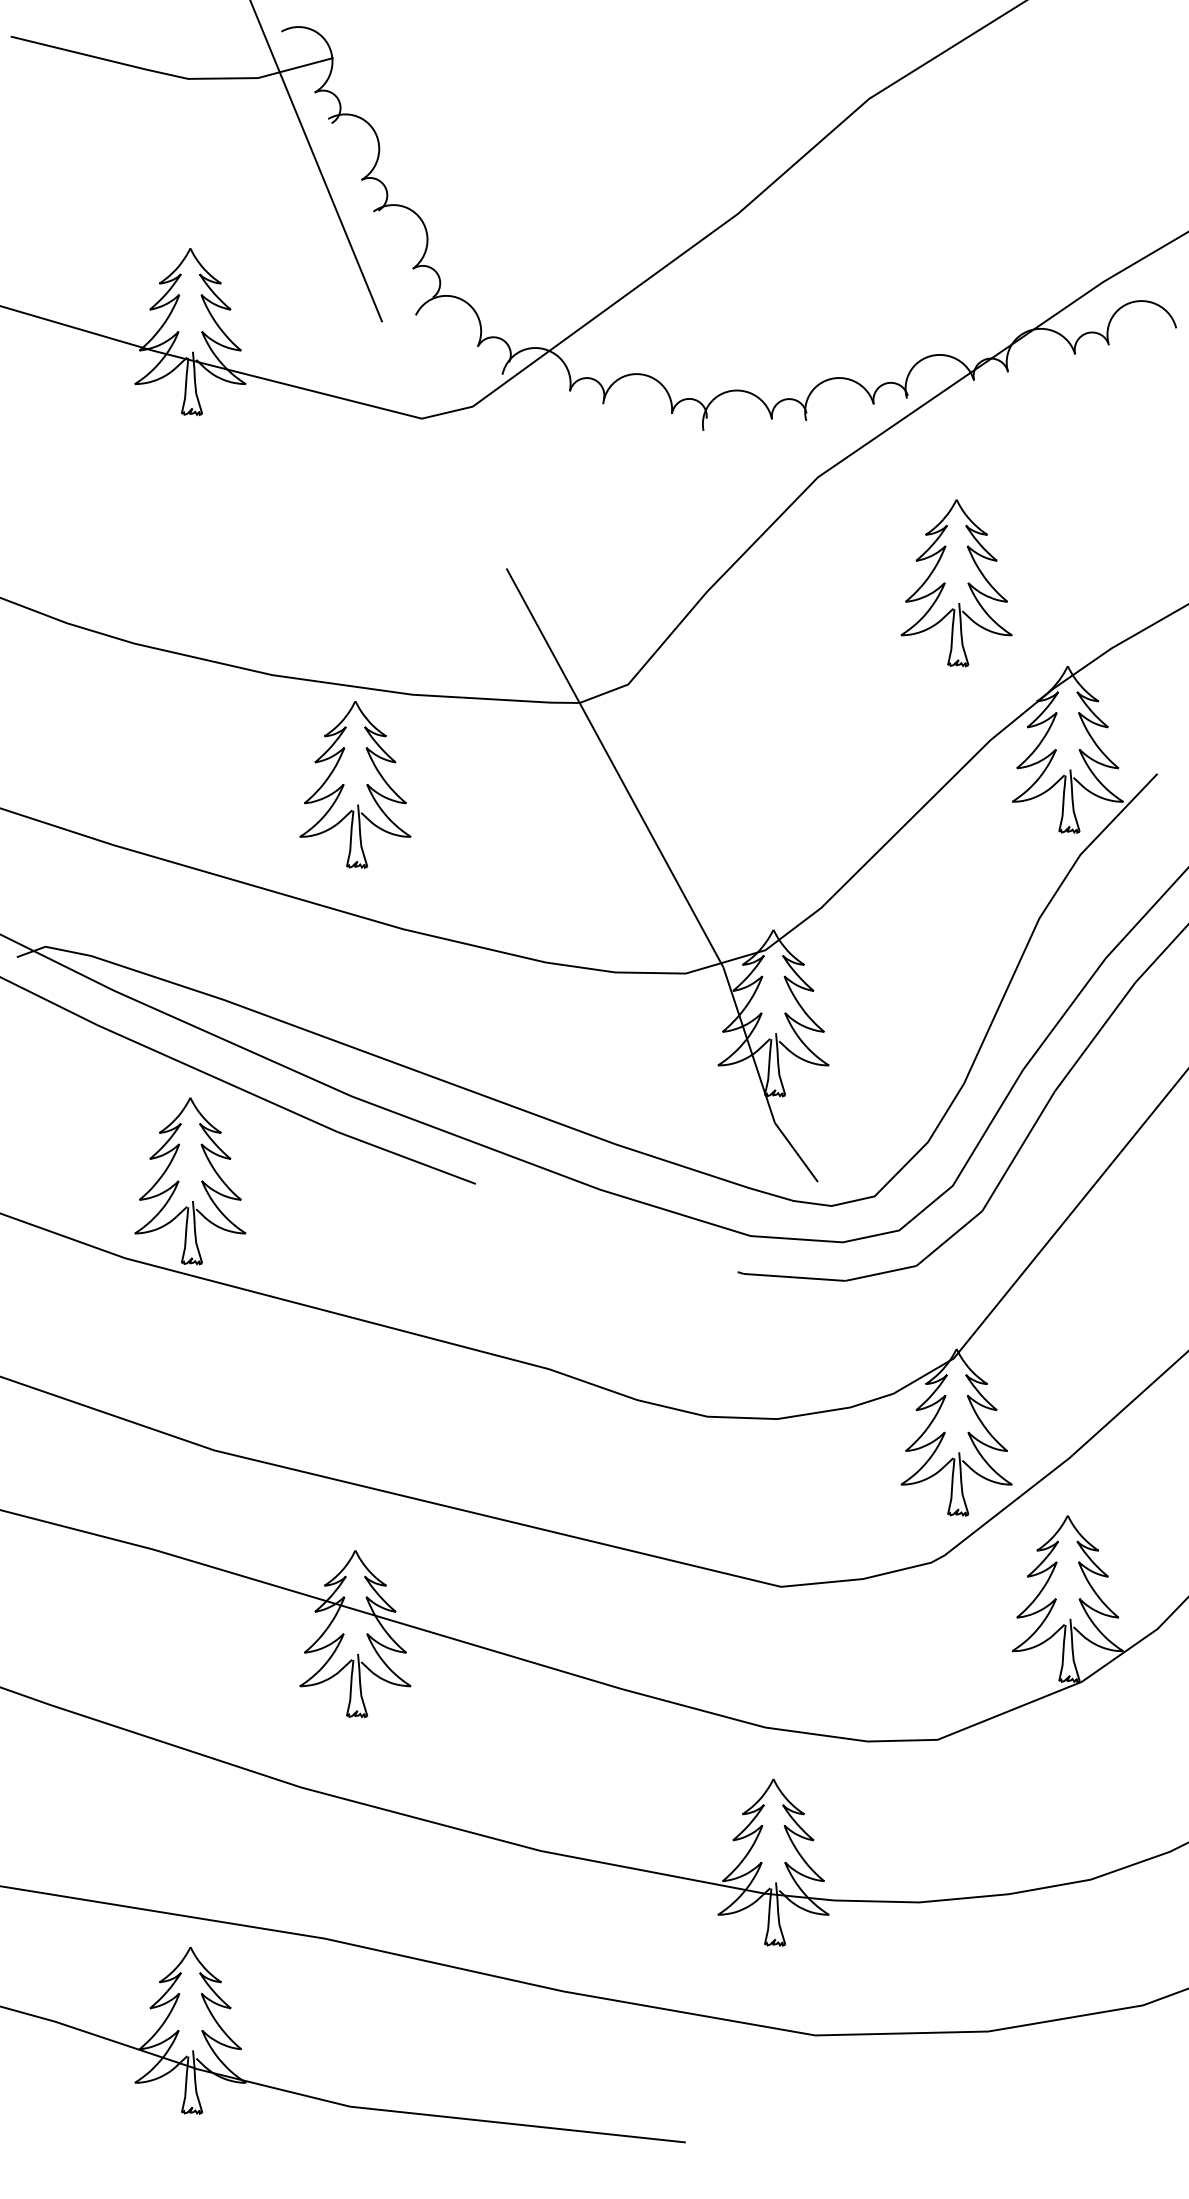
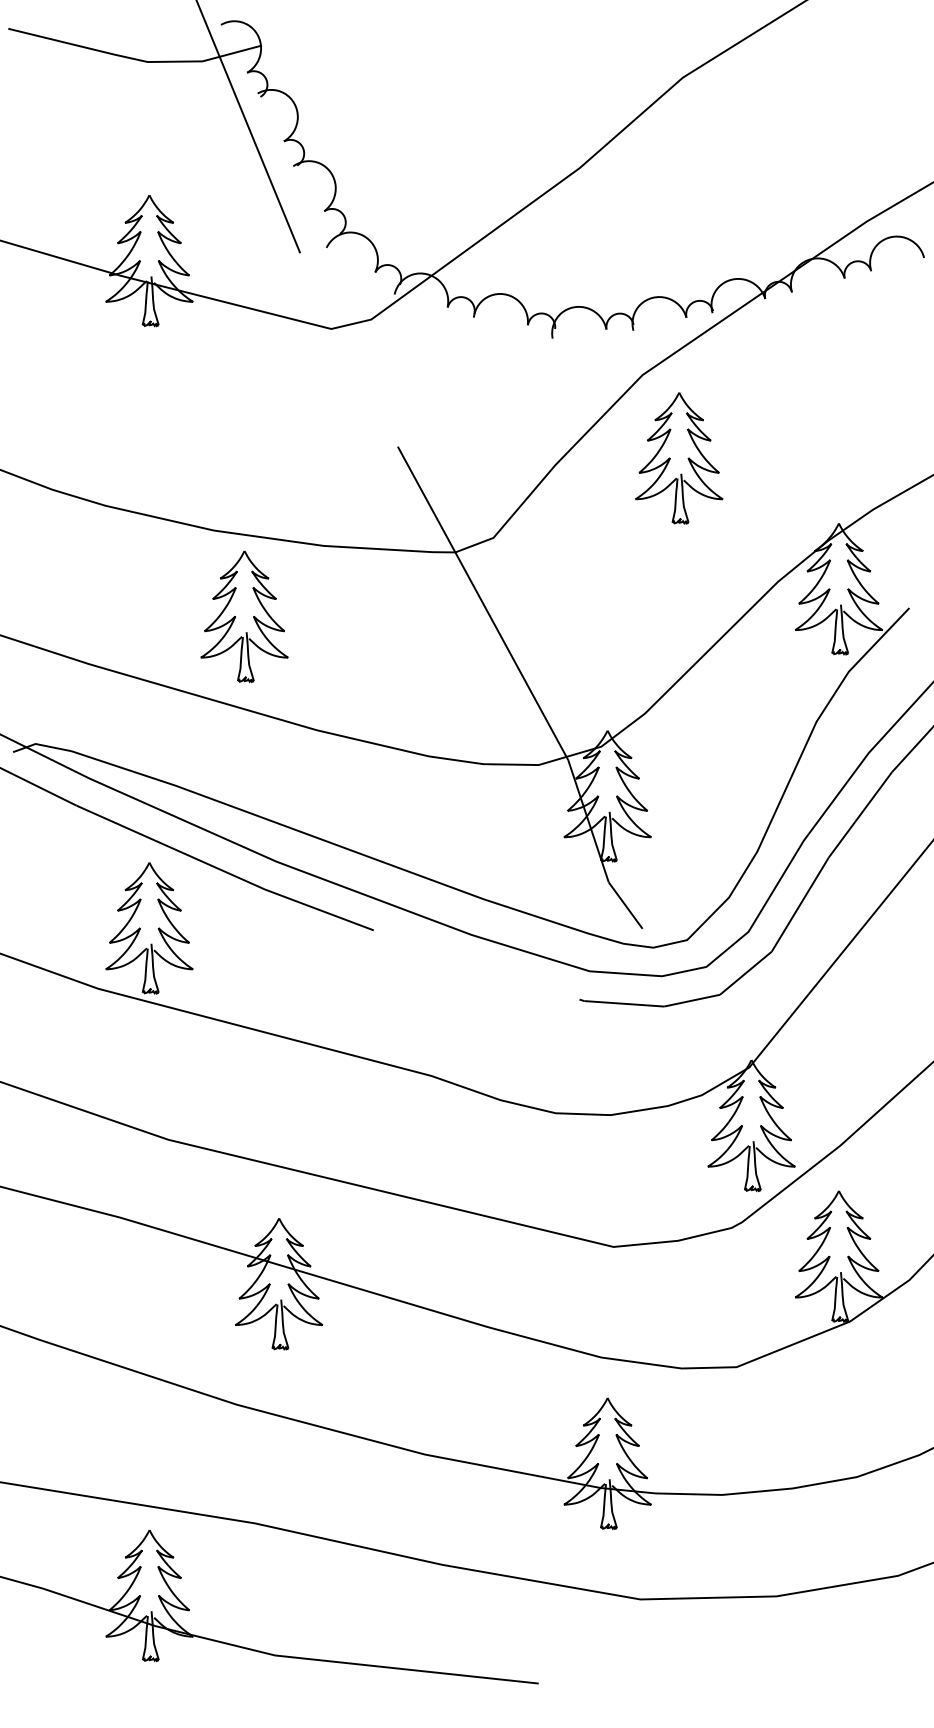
part: (945, 583) -> (670, 458), moved
part: (355, 784) -> (244, 616), moved

